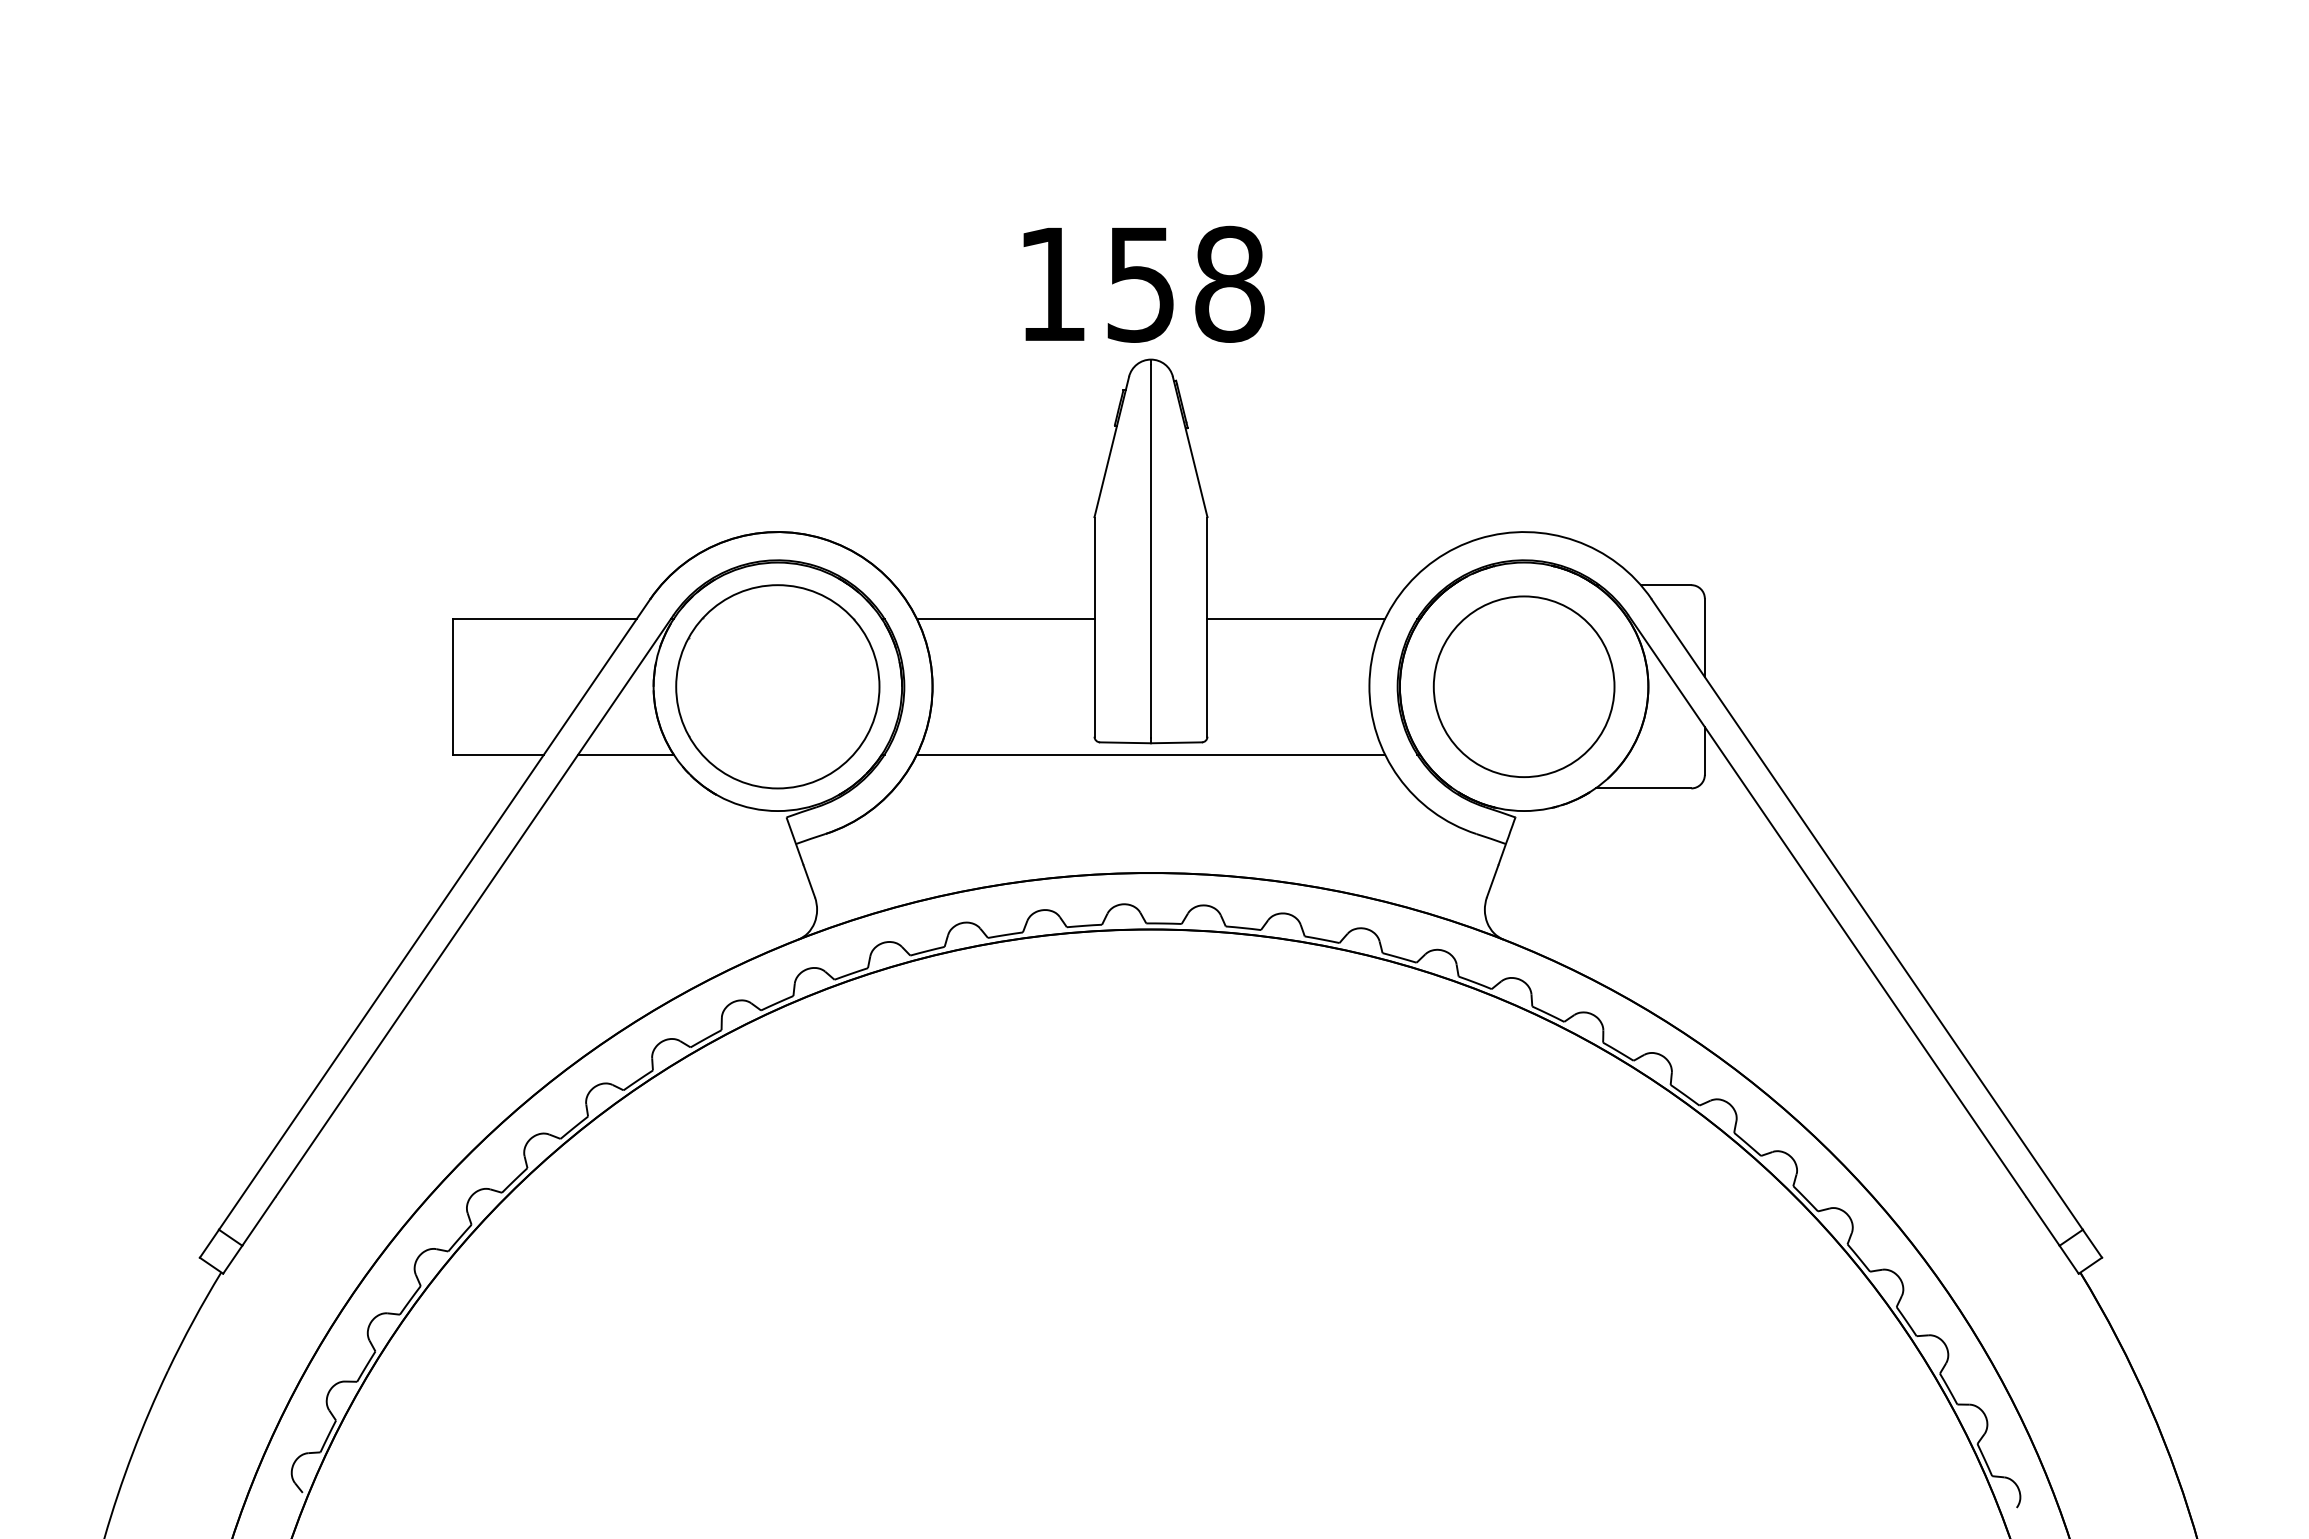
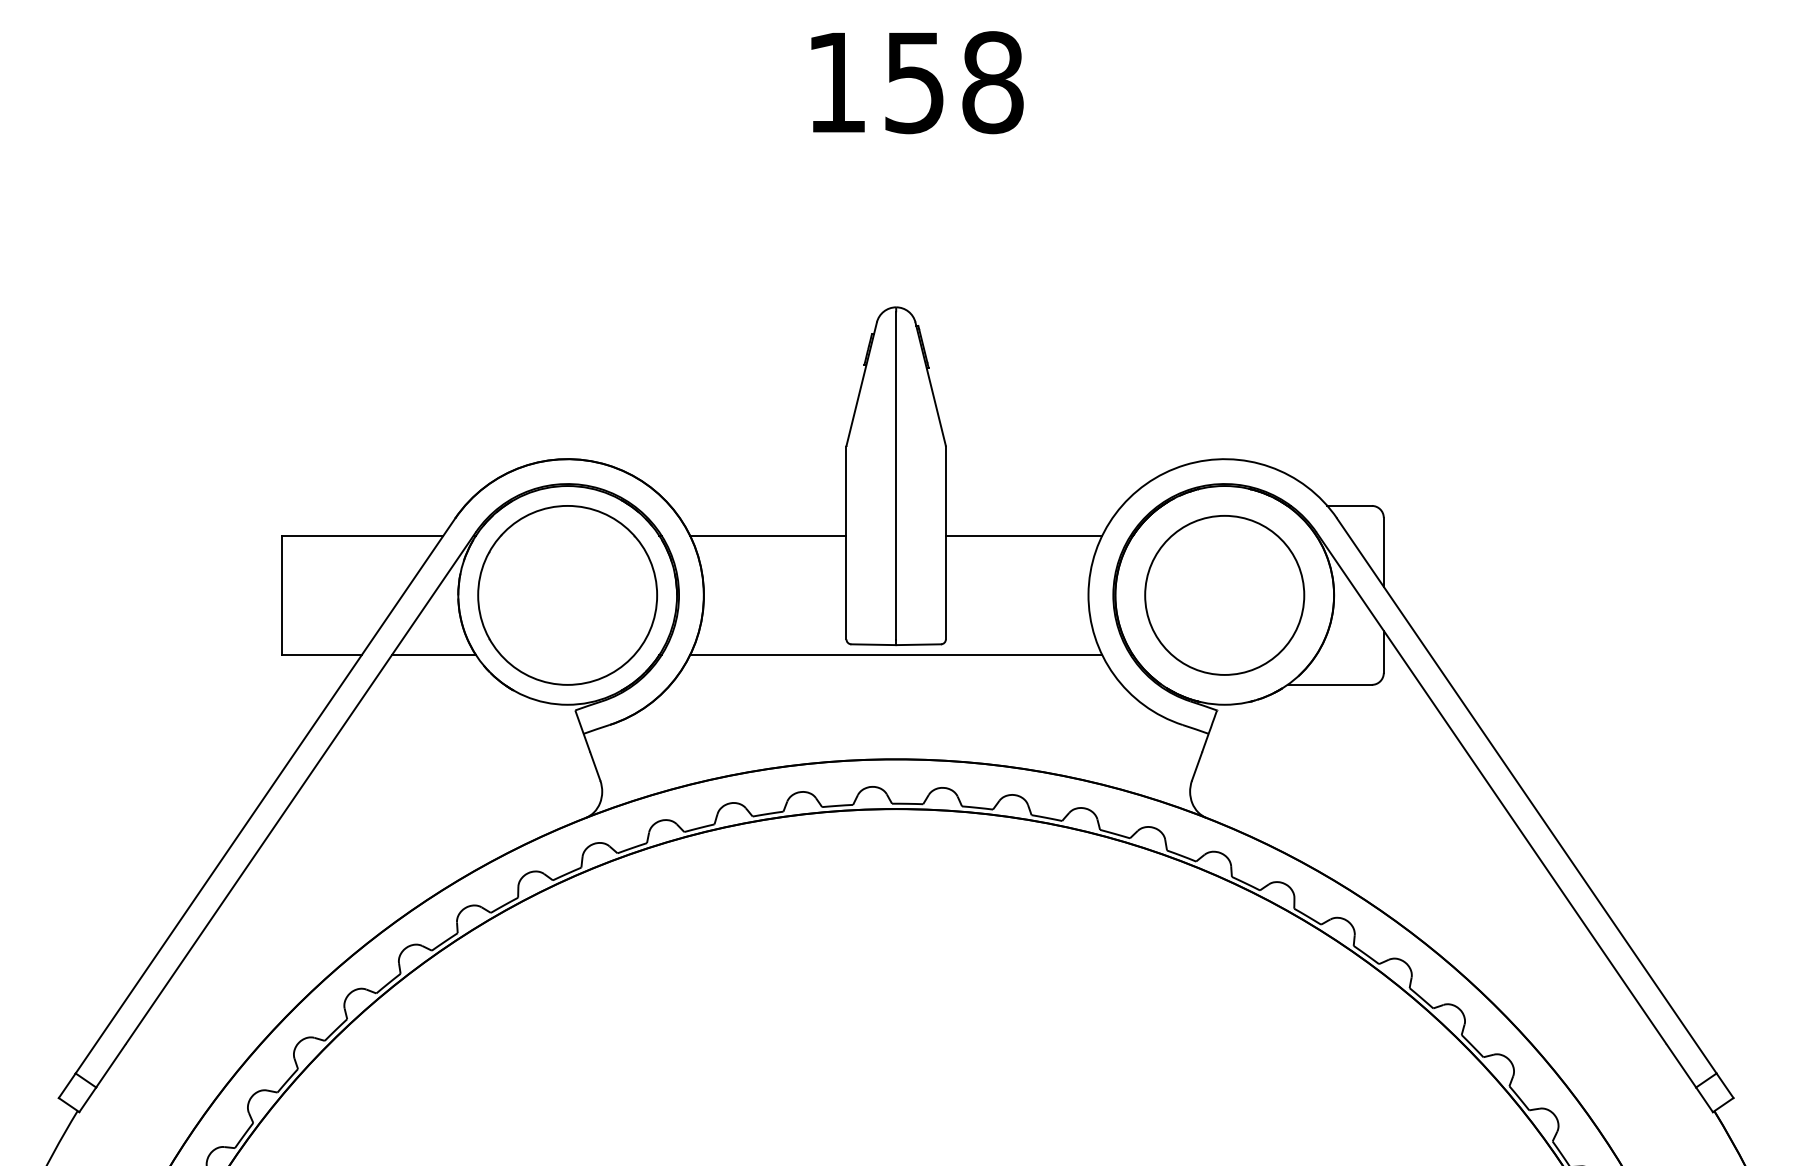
text: (1143, 283) -> (916, 81), moved

